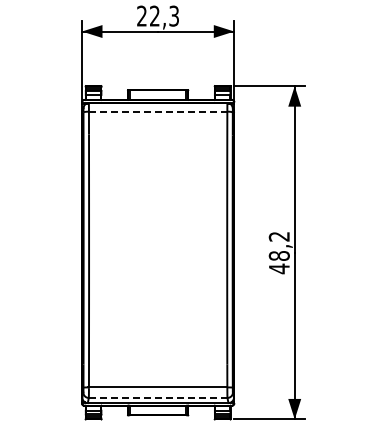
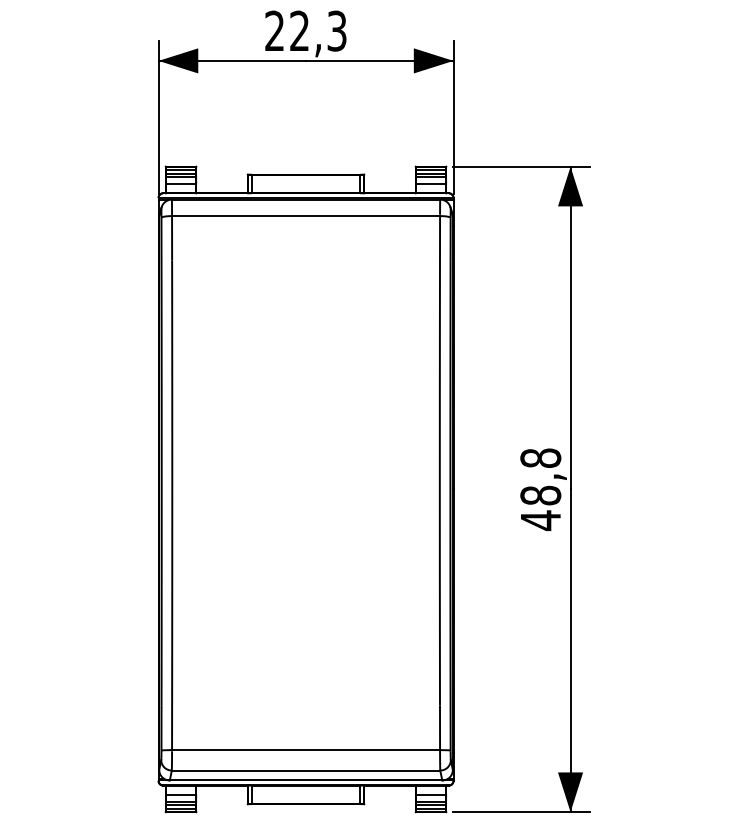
line: (158, 111) -> (306, 215), dashed -> solid
text: (279, 236) -> (541, 457), 48,2 -> 48,8
line: (158, 397) -> (306, 769), dashed -> solid

